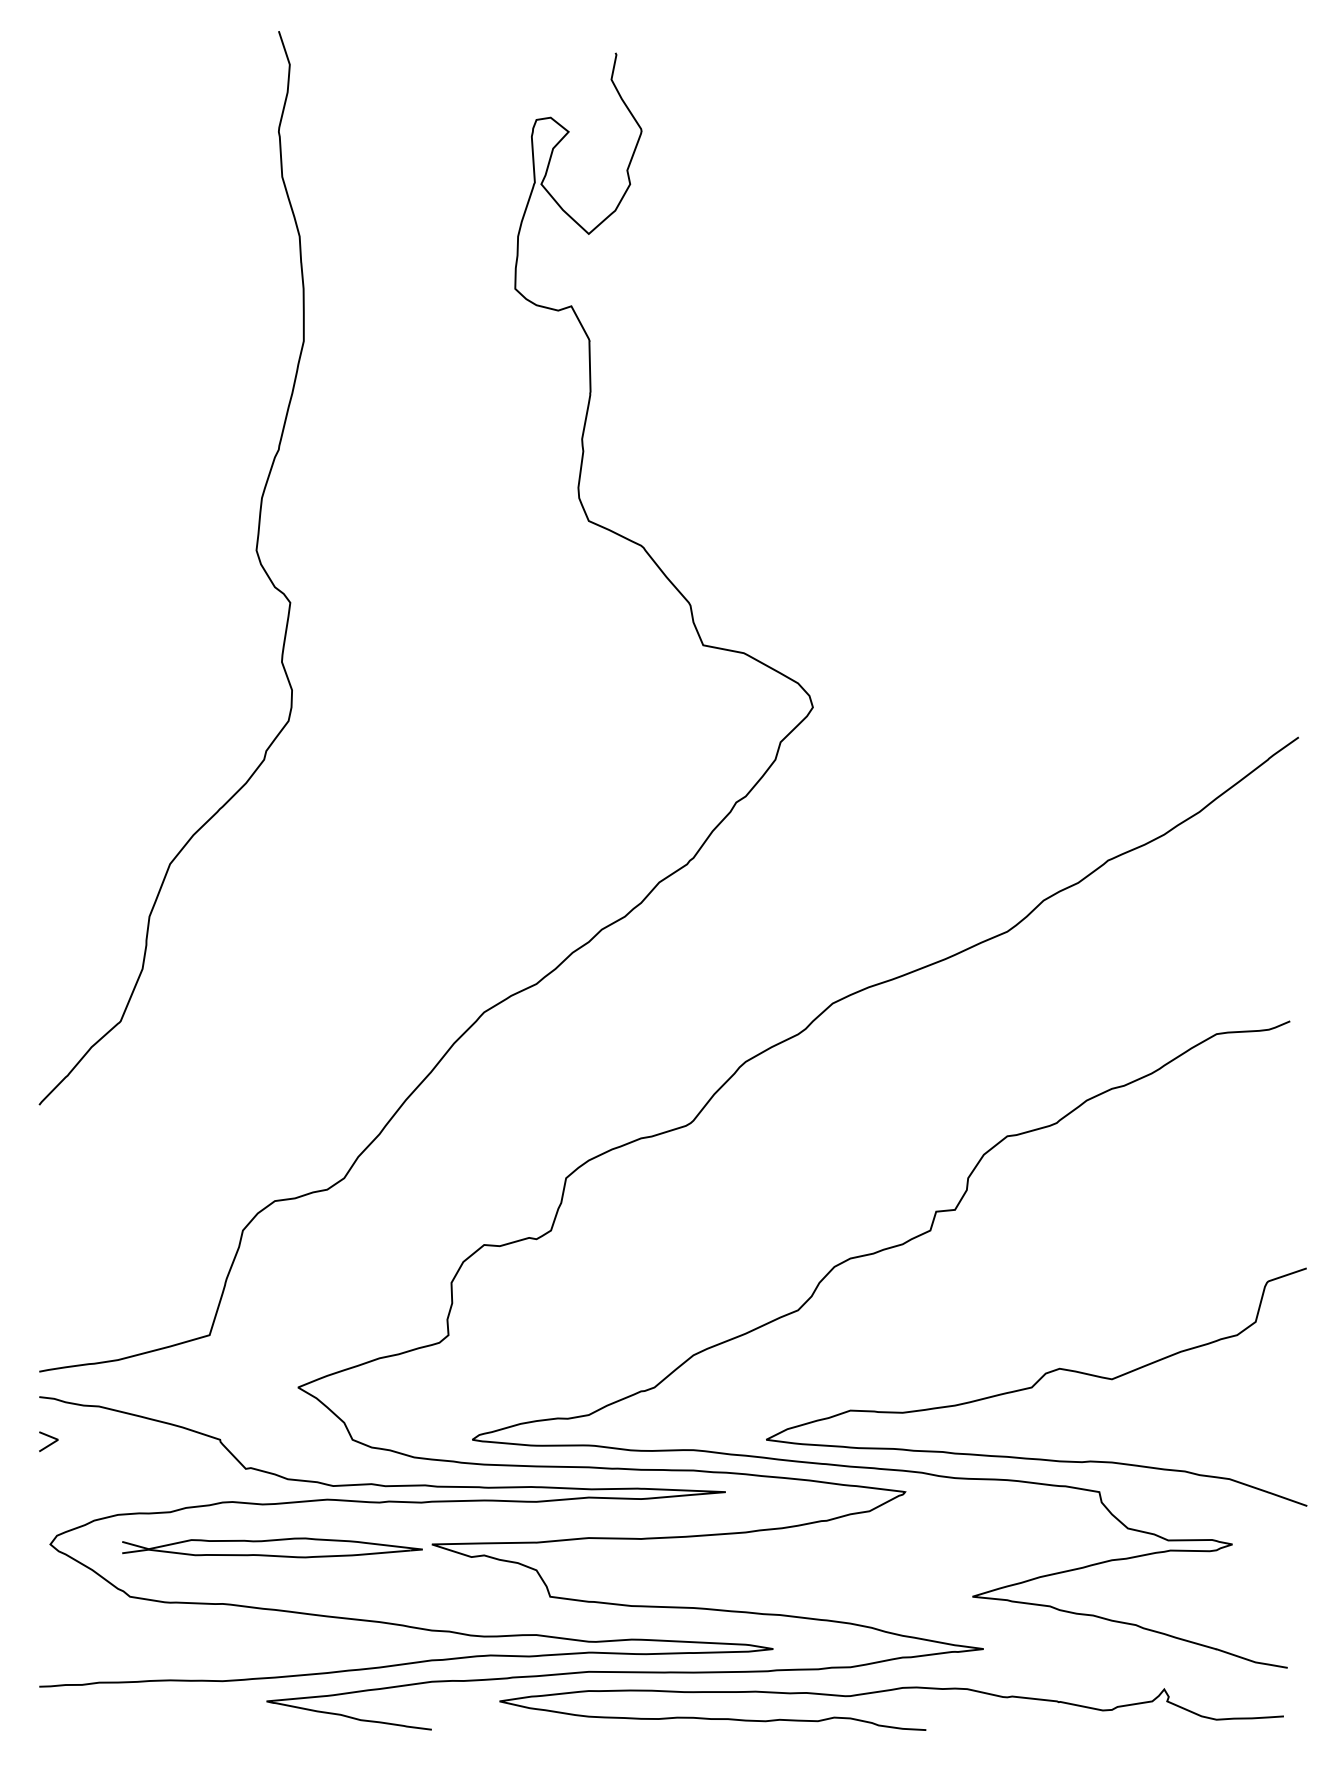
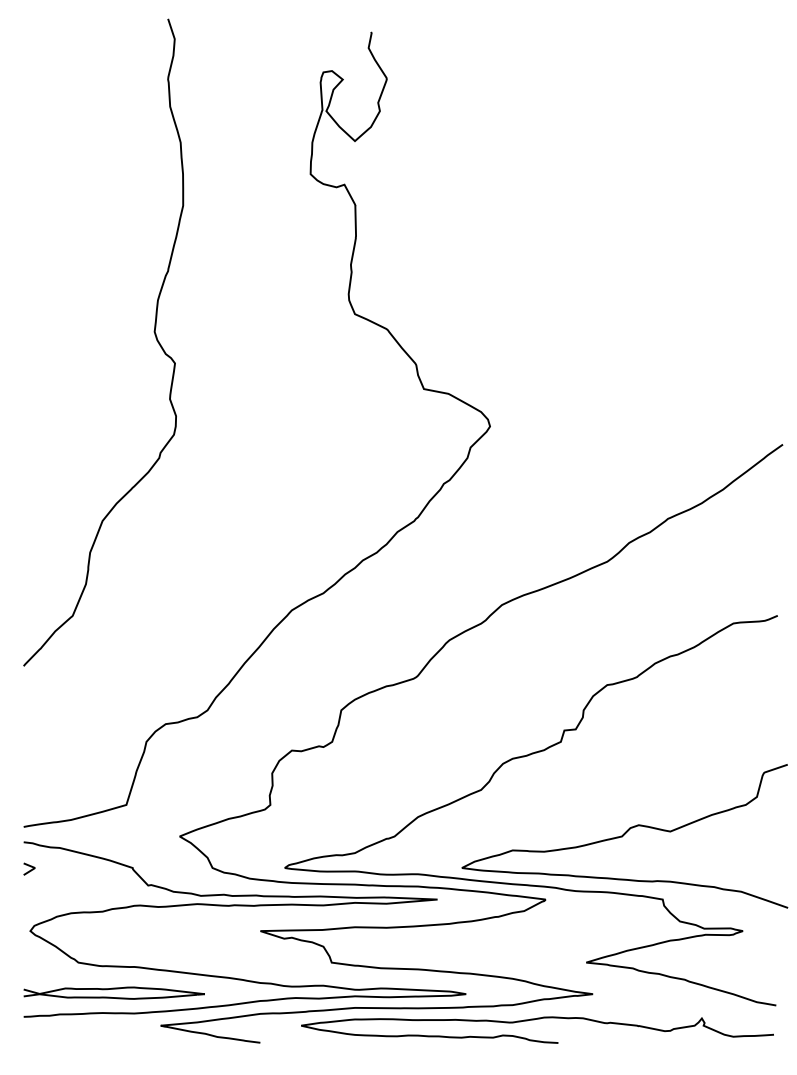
part: (271, 1546) -> (113, 992), moved

